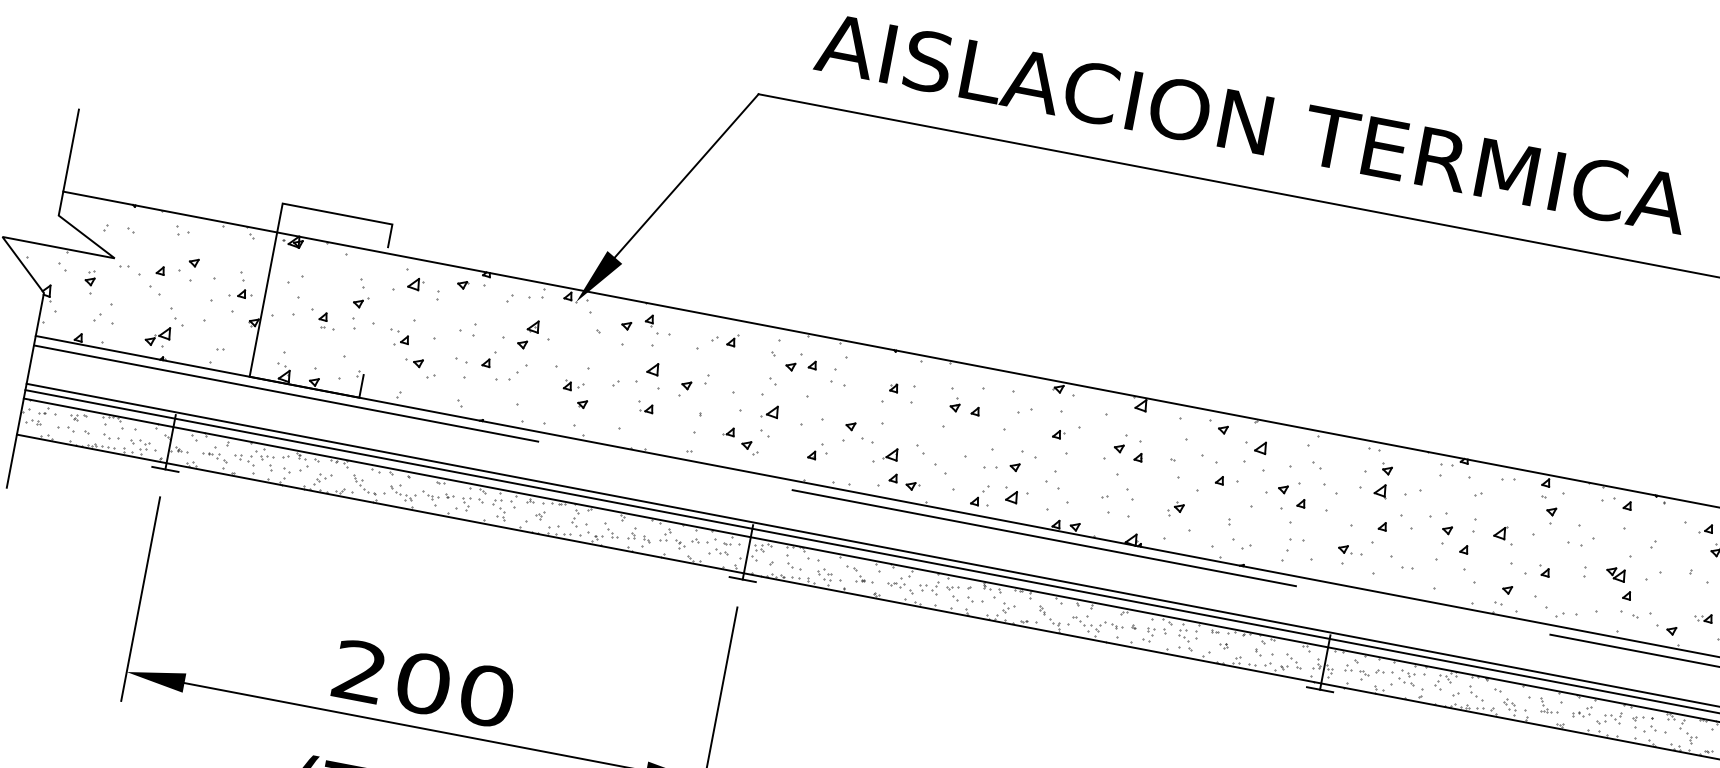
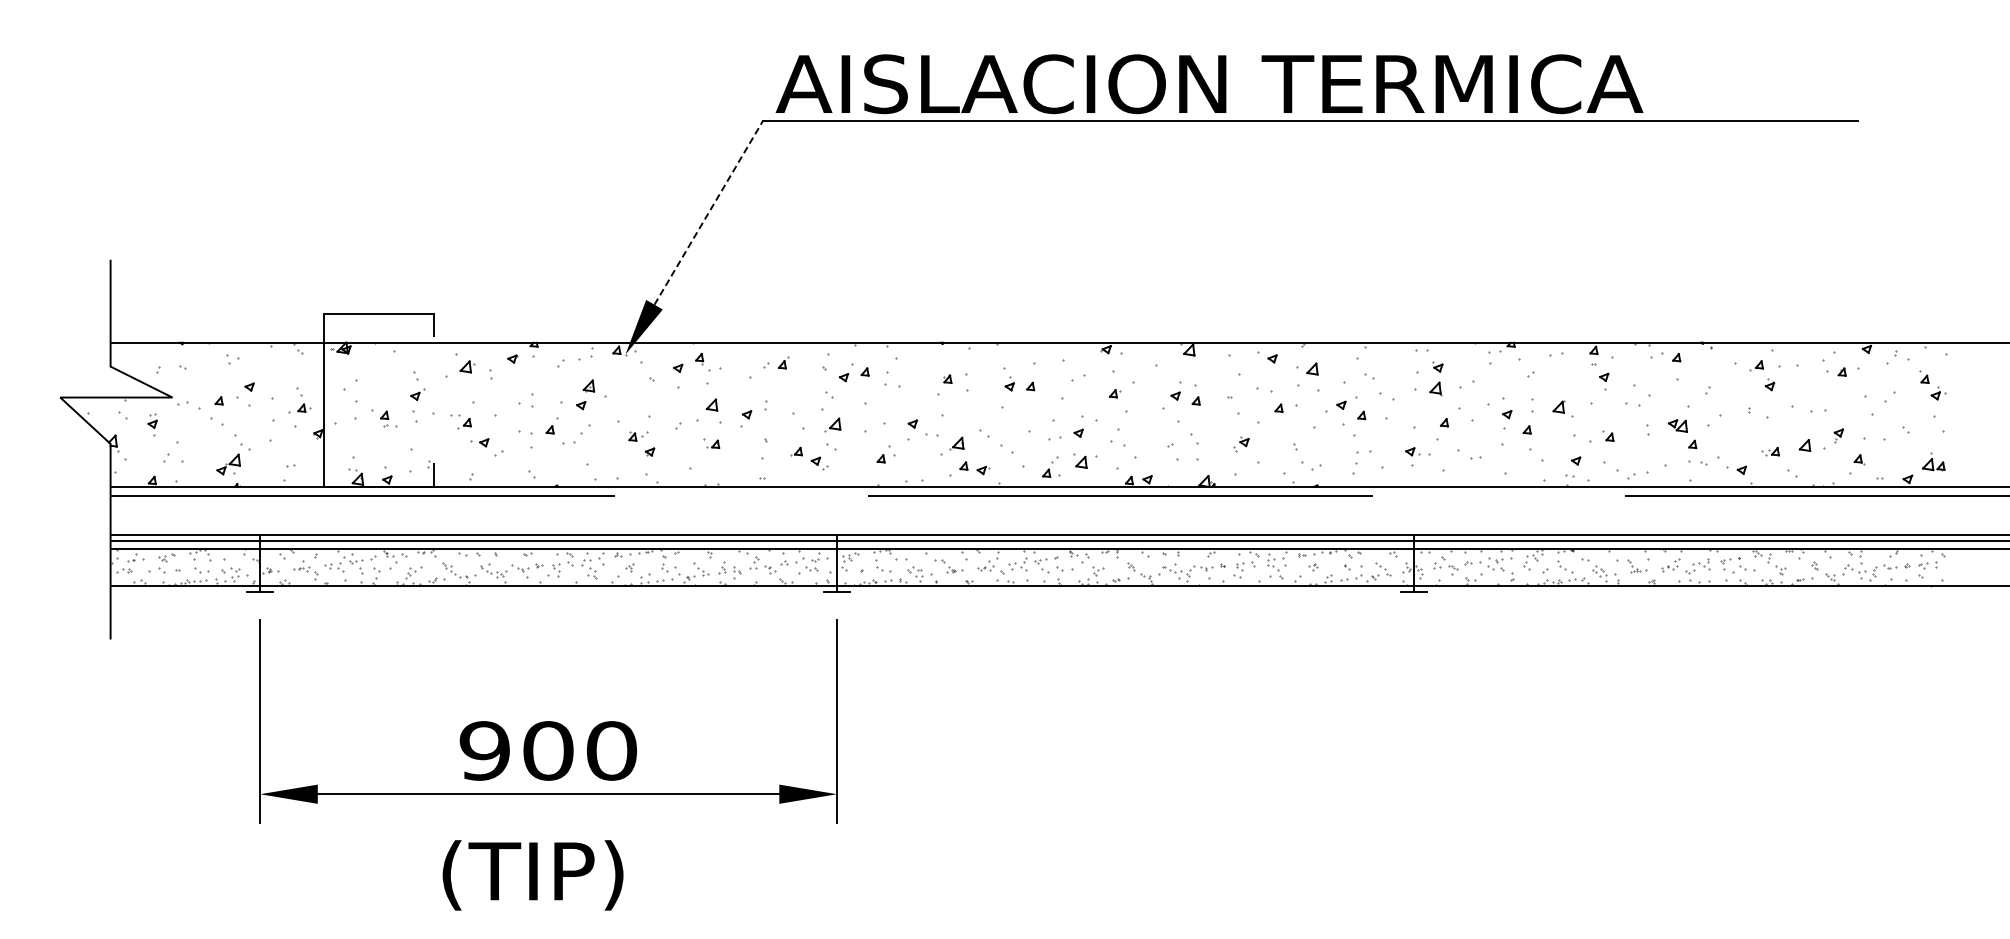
text: (1252, 123) -> (1209, 84), moved
line: (686, 175) -> (708, 212), solid -> dashed
text: (359, 671) -> (484, 750), 200 -> 900

